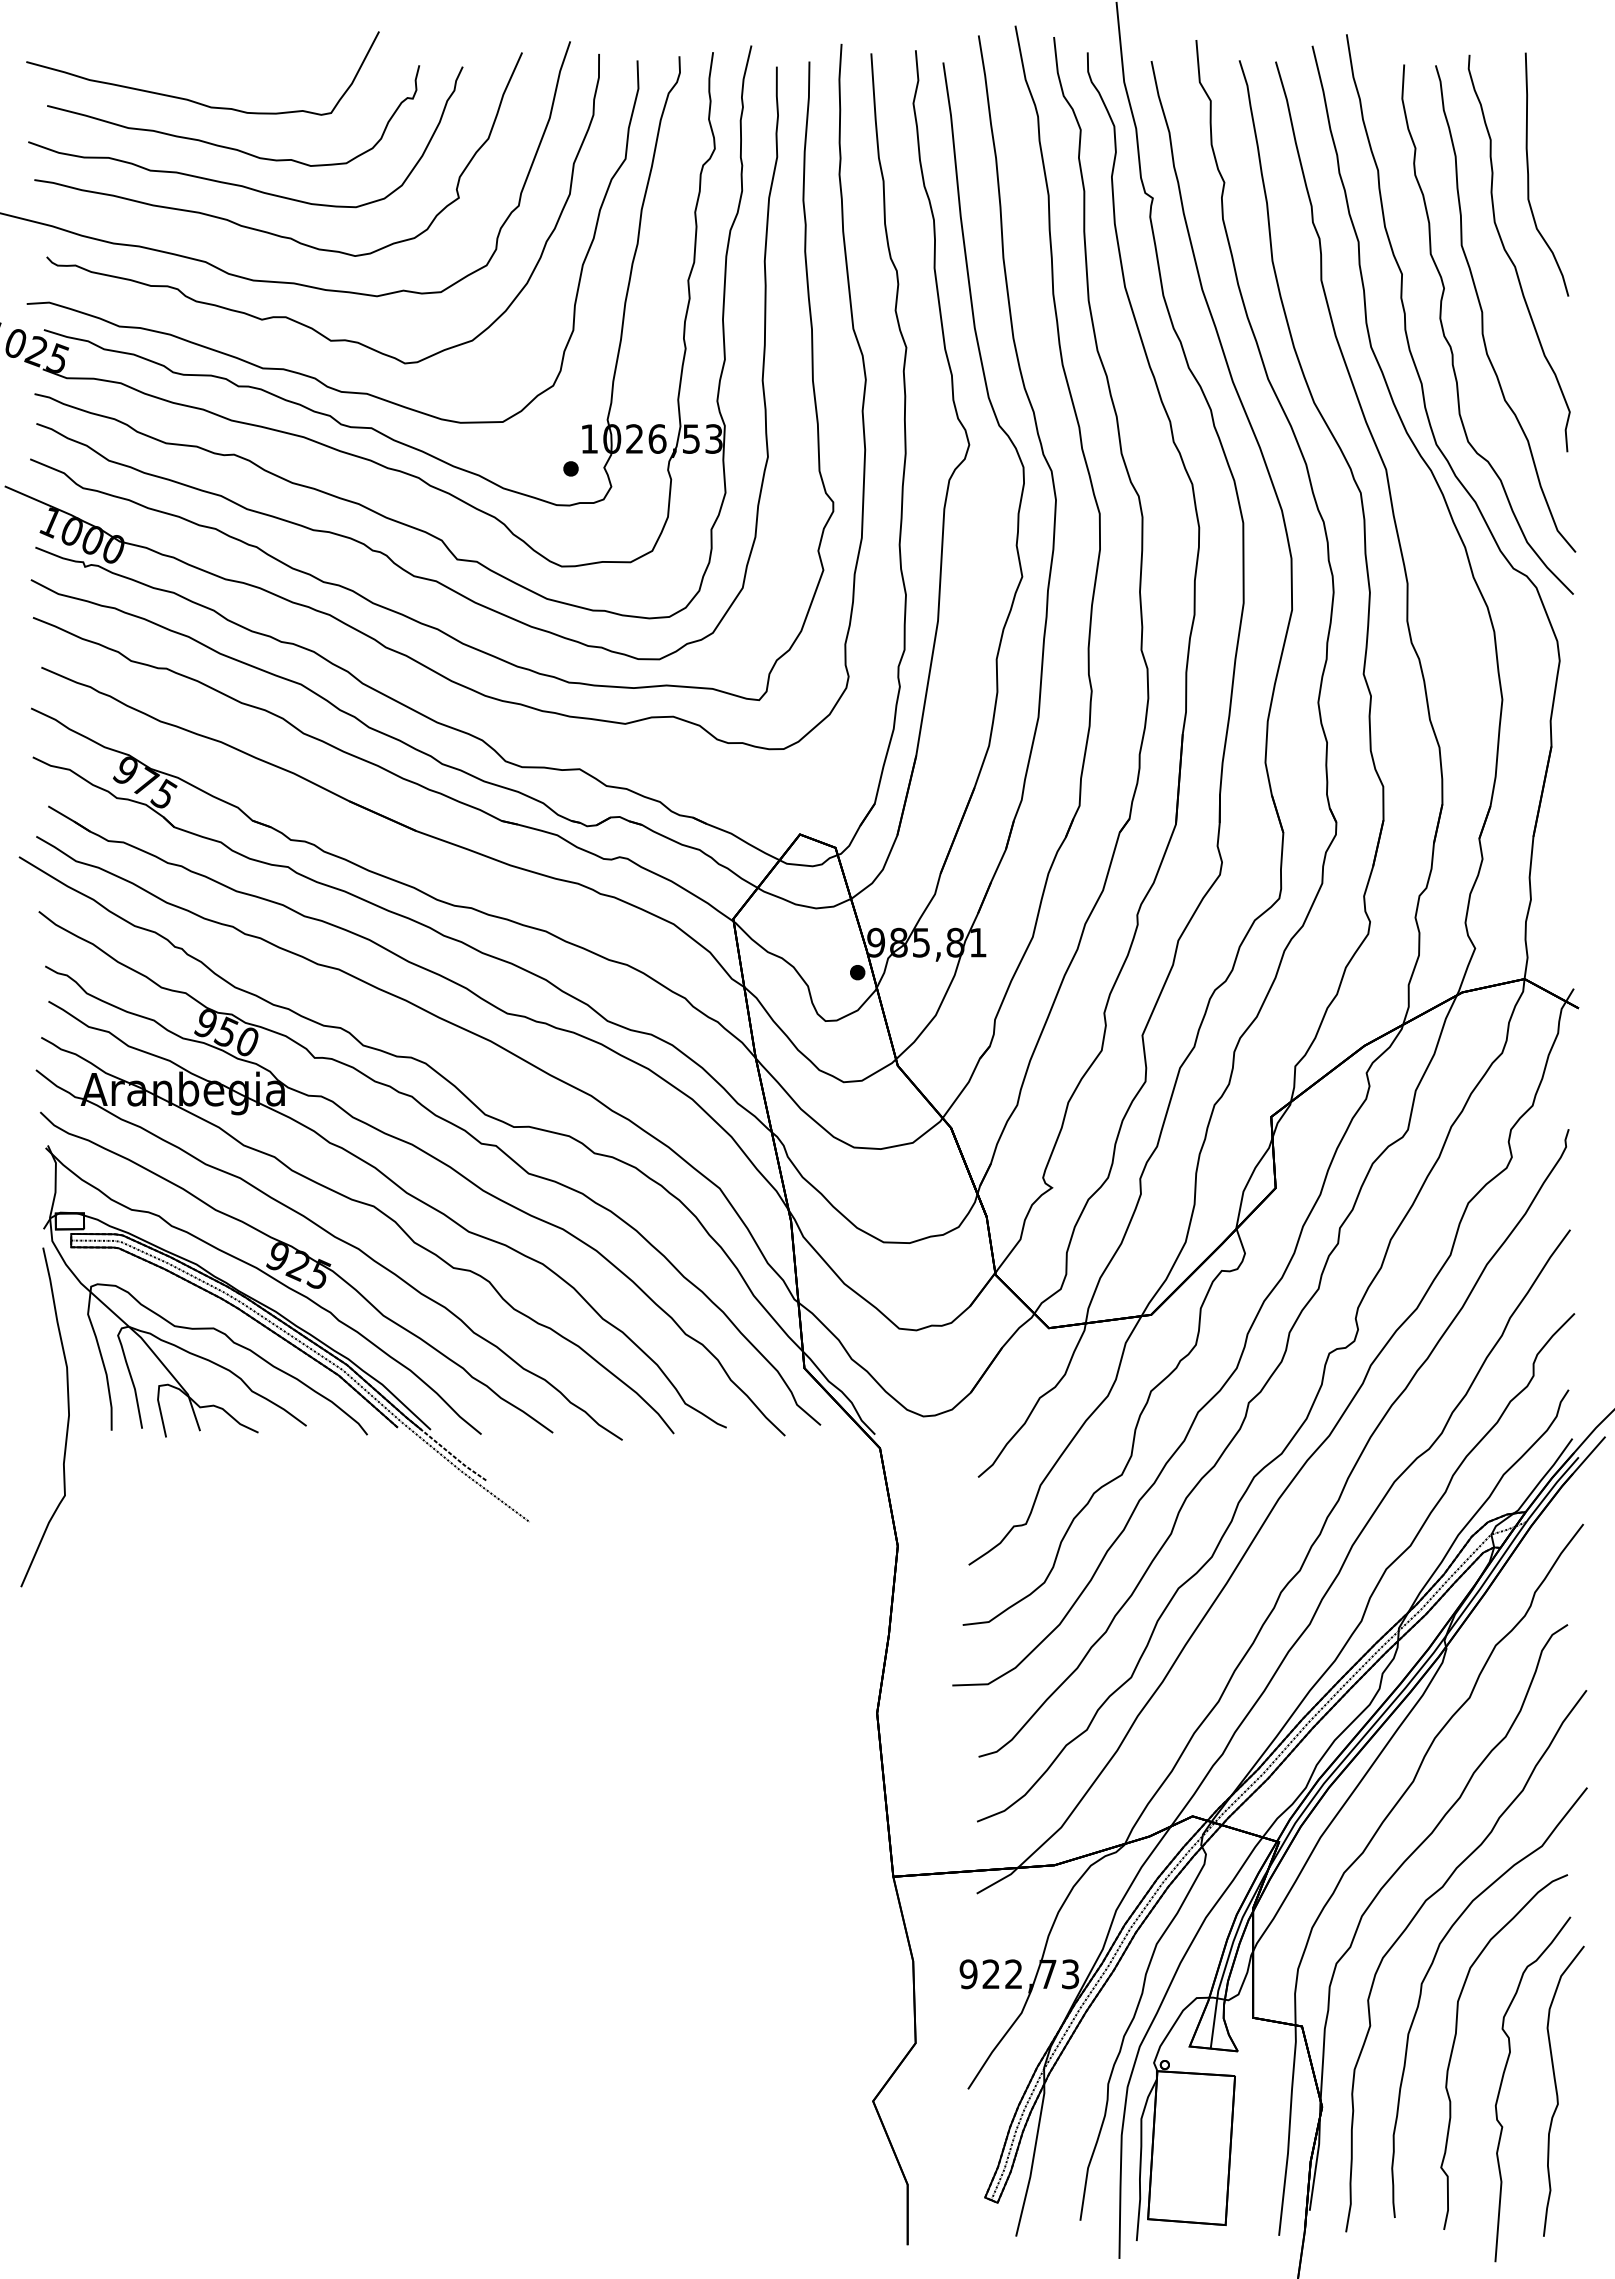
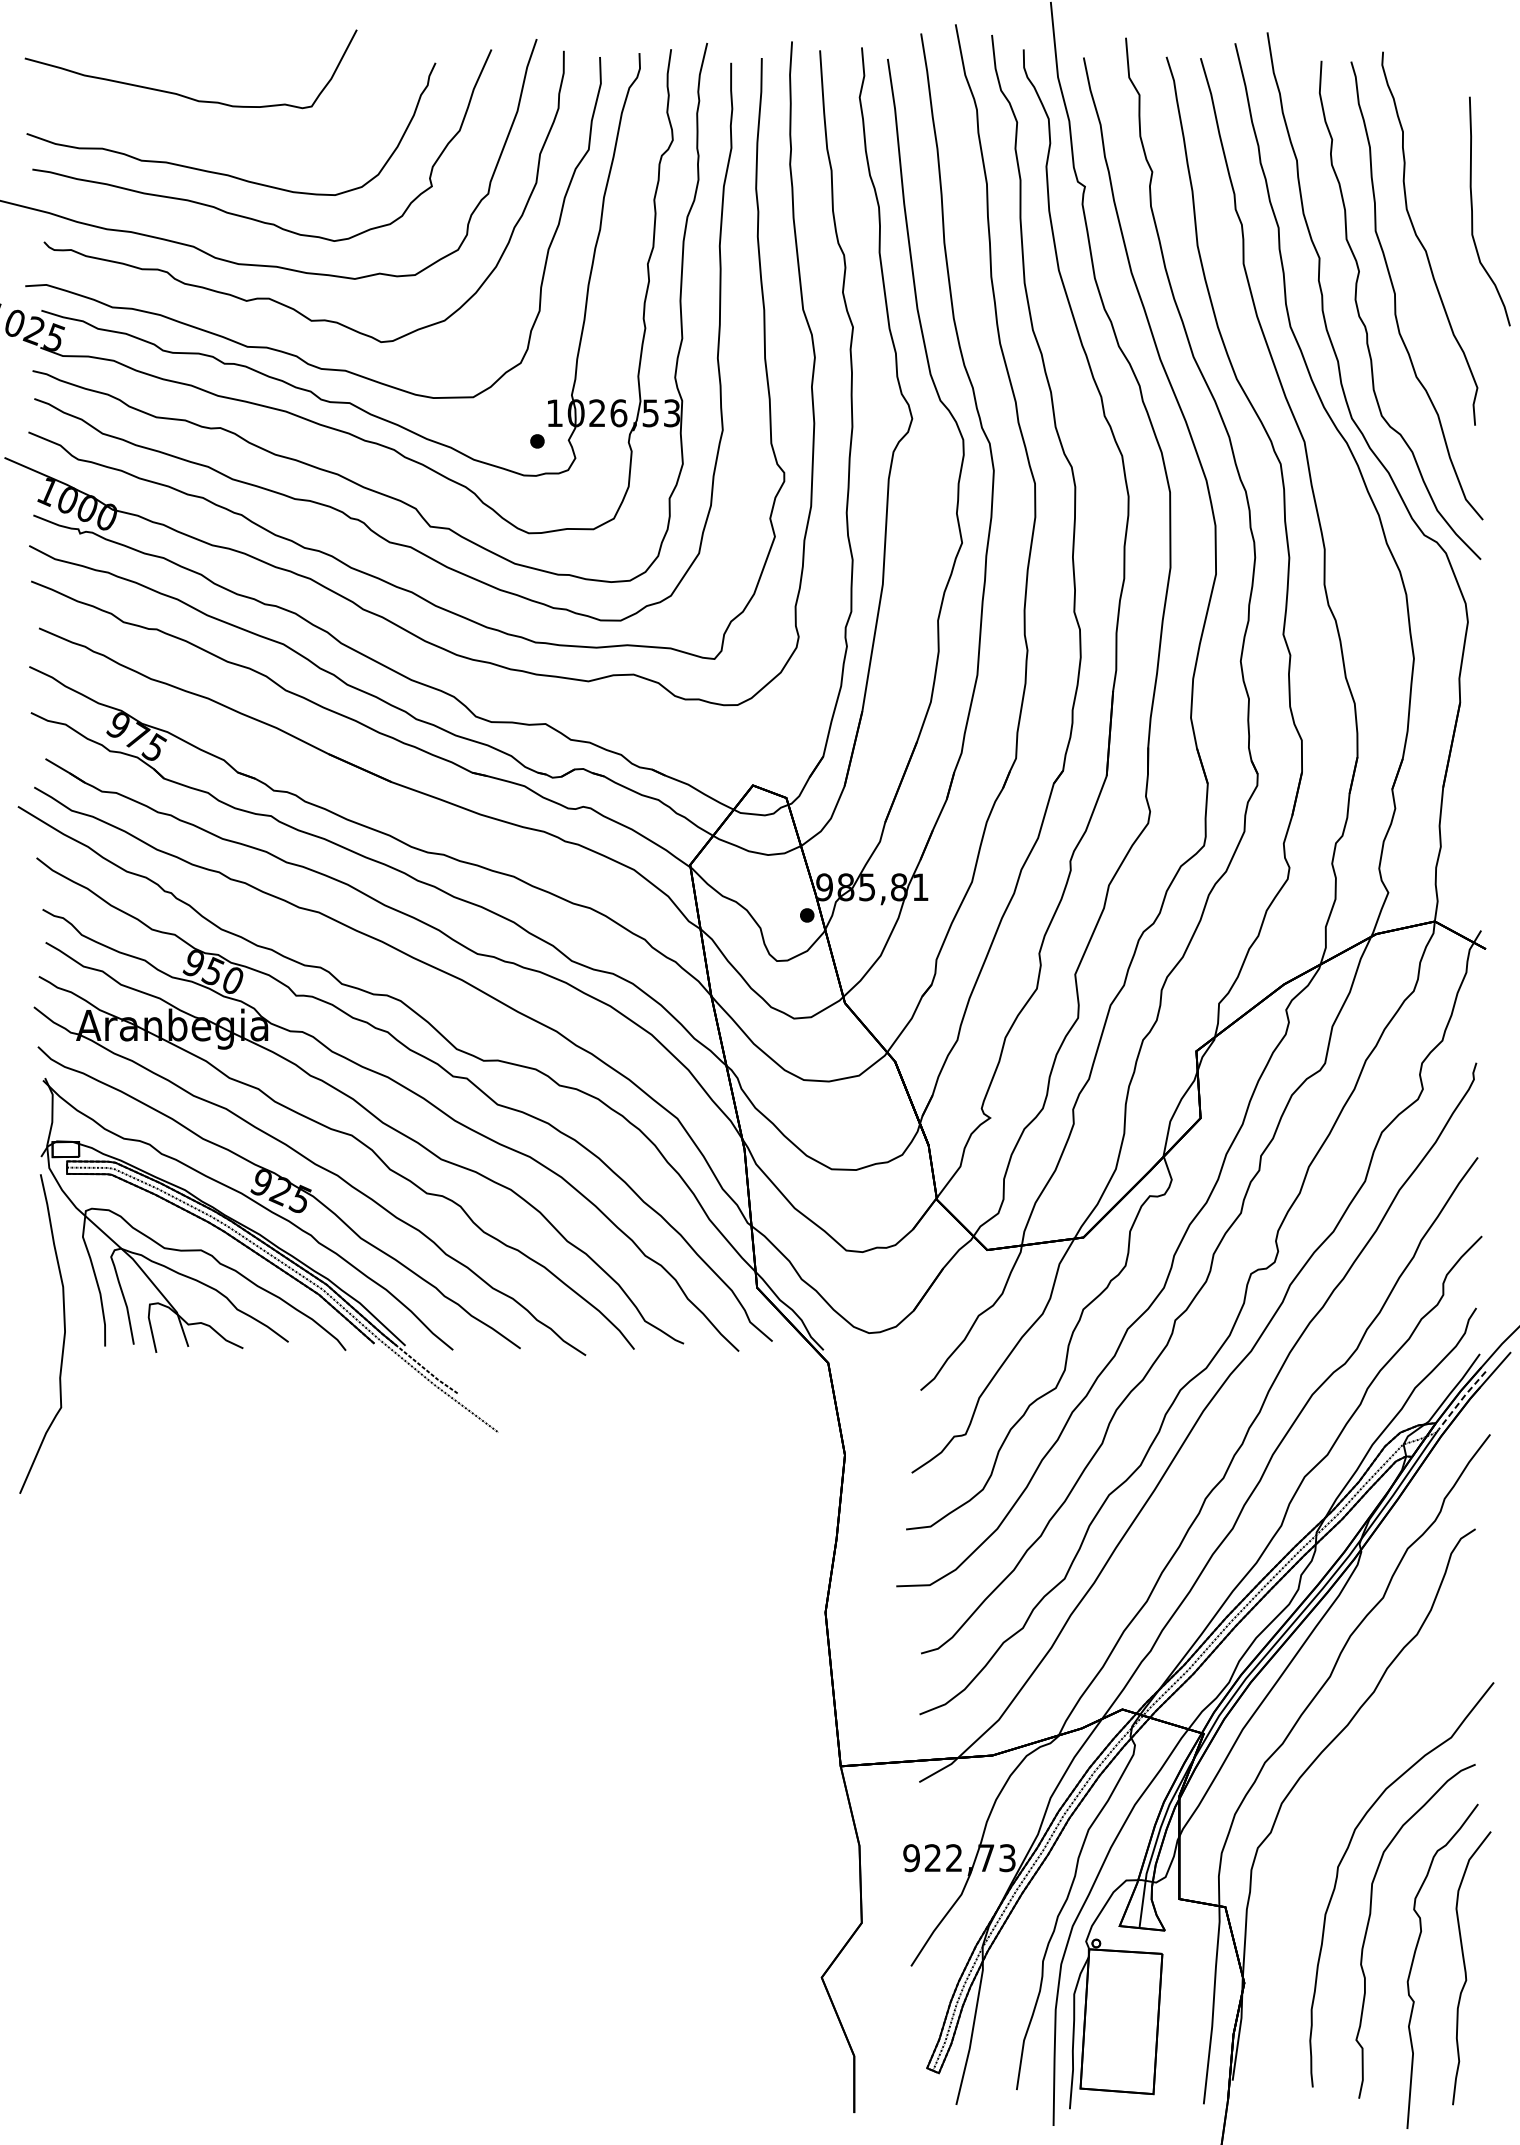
curve: (227, 146) -> (214, 137), removed
curve: (1529, 175) -> (1473, 212), moved
line: (1551, 1489) -> (1460, 1401), solid -> dashed
part: (1410, 1924) -> (1327, 1811), removed

